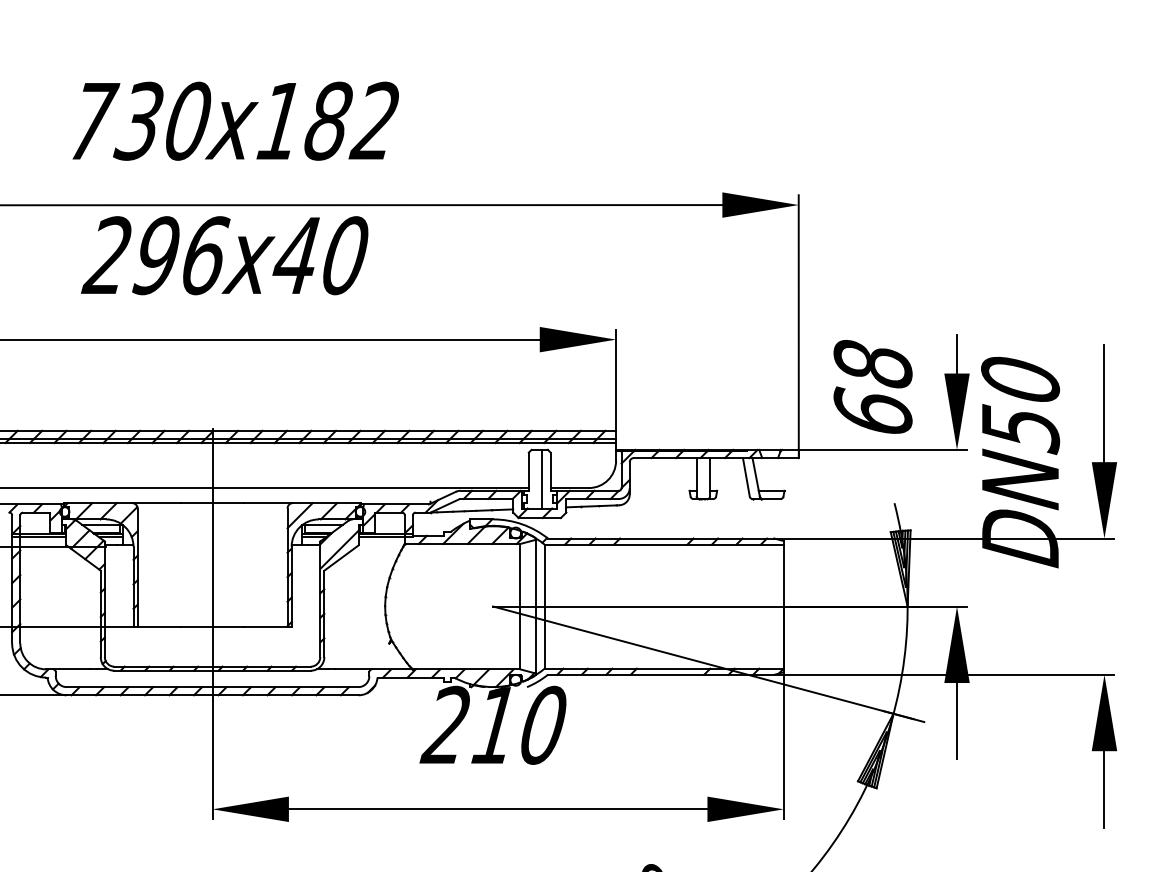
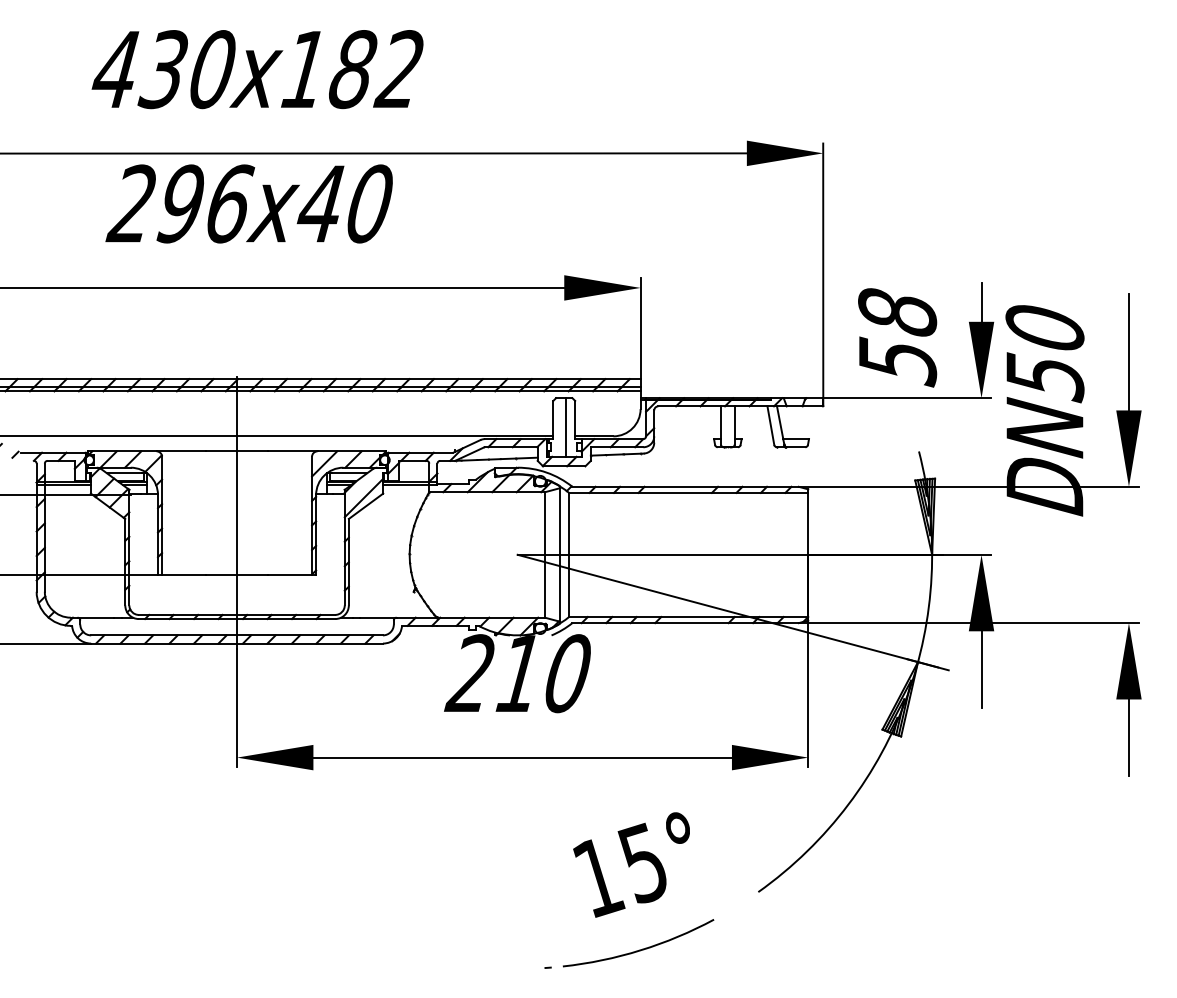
text: (93, 121) -> (117, 69), 730x182 -> 430x182
text: (873, 412) -> (897, 360), 68 -> 58

